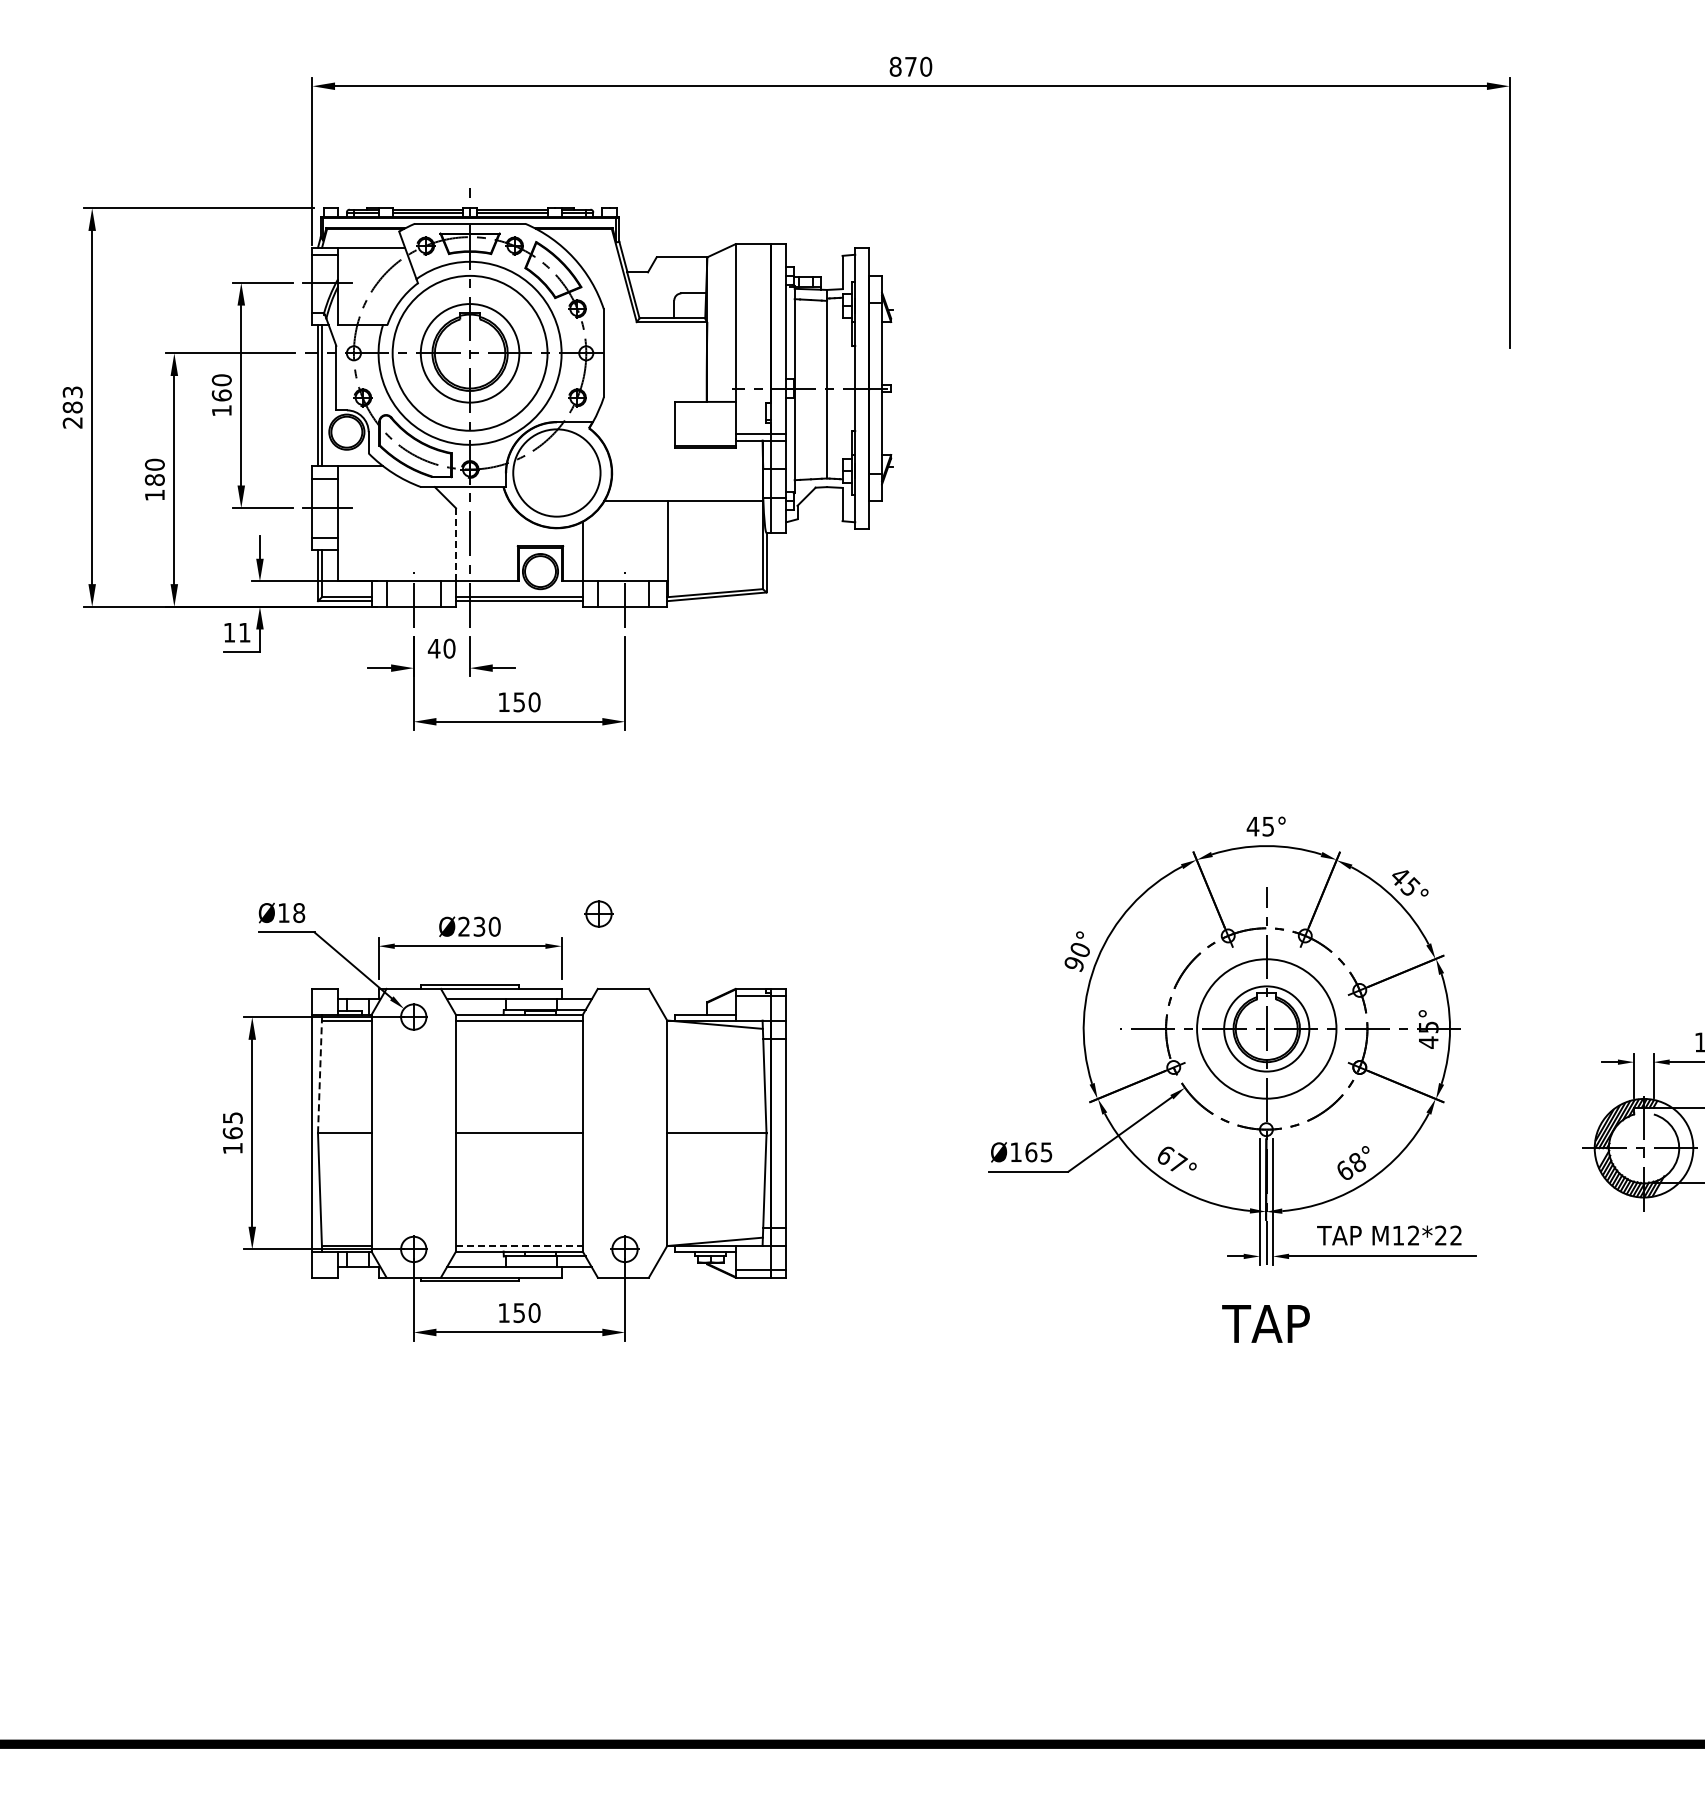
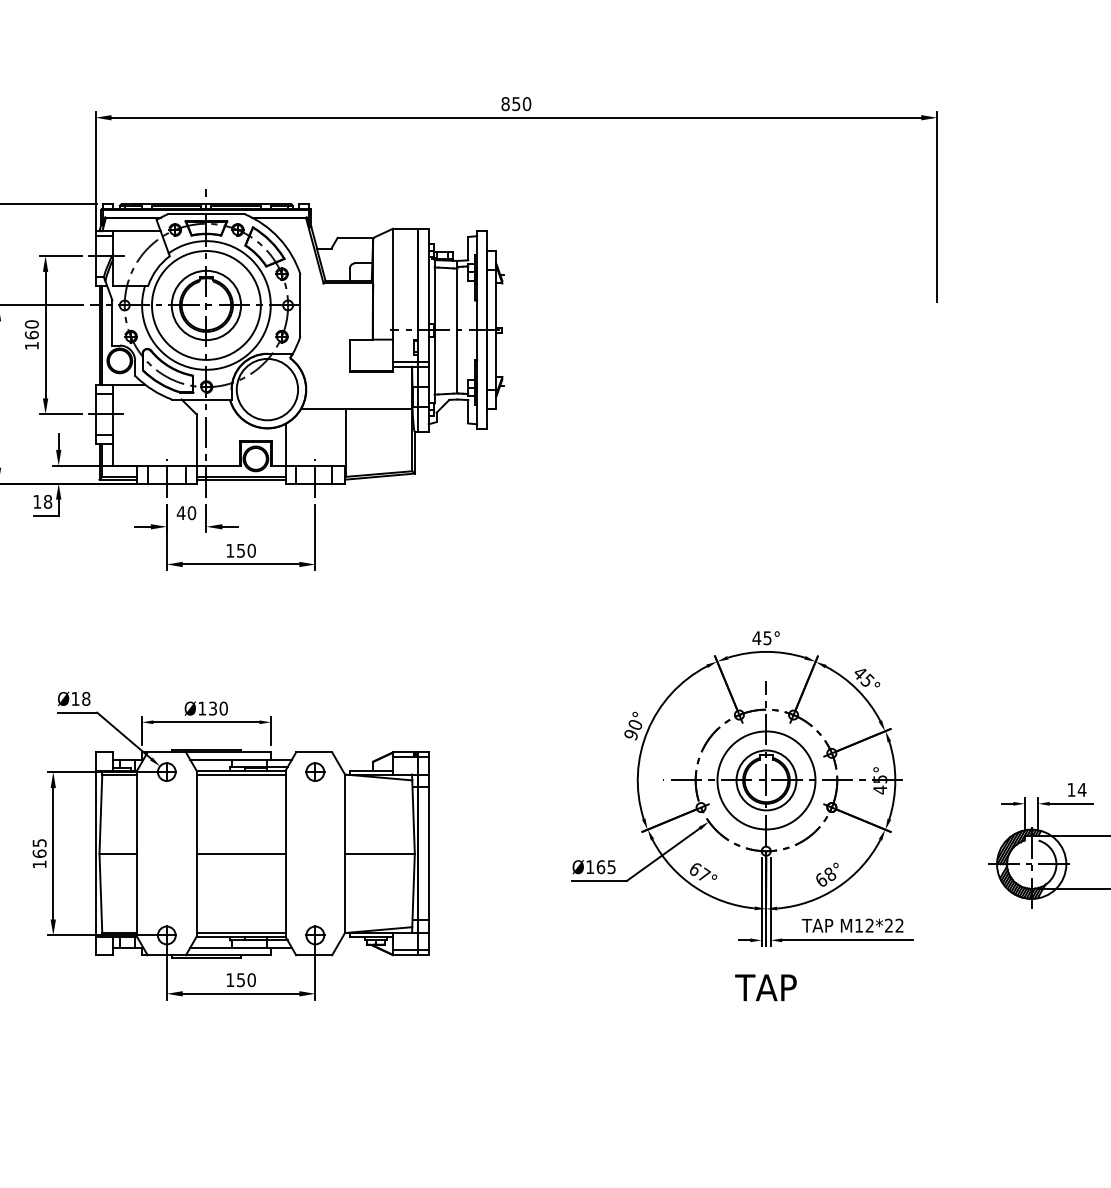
text: (910, 66) -> (516, 103), 870 -> 850
line: (456, 544) -> (196, 439), dashed -> solid
text: (244, 632) -> (47, 501), 11 -> 18
part: (598, 913) -> (314, 771), moved
text: (463, 926) -> (201, 708), Ø230 -> Ø130
line: (319, 1076) -> (100, 813), dashed -> solid
line: (519, 1245) -> (241, 932), dashed -> solid

